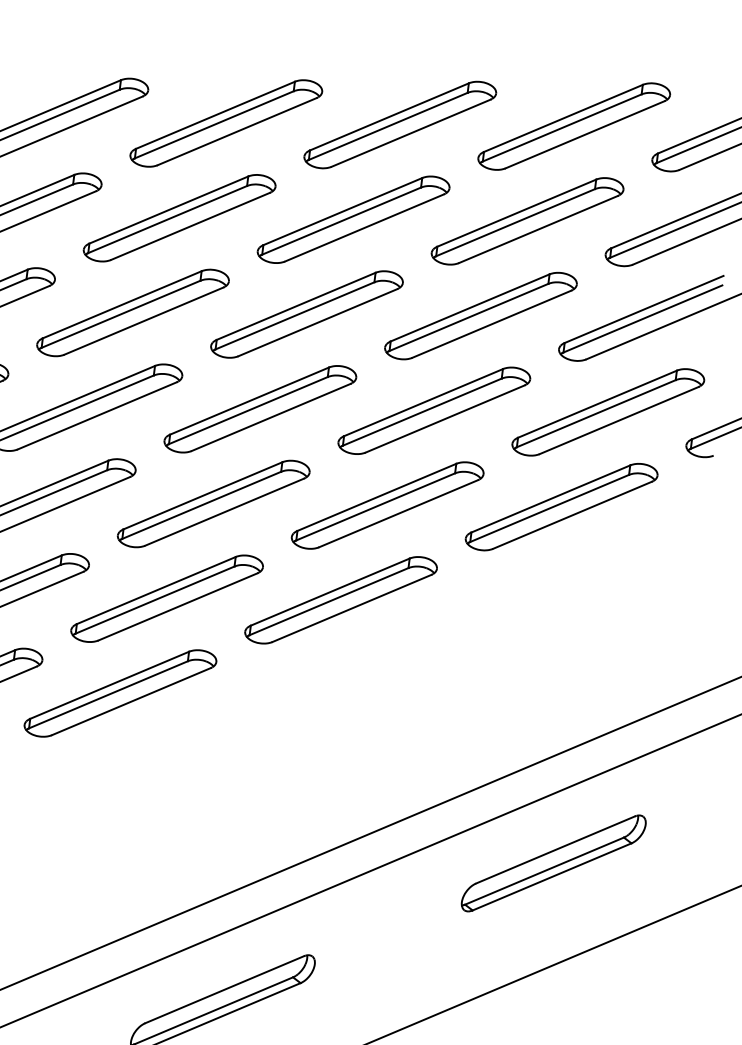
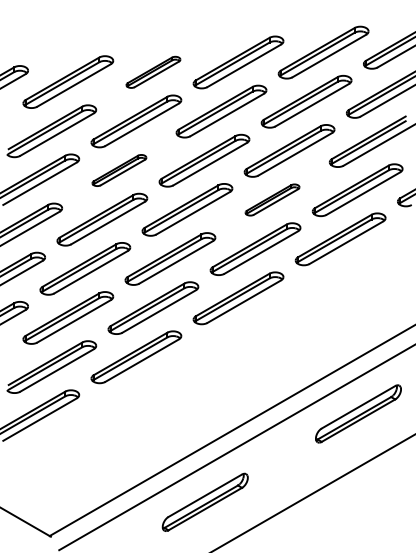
part: (226, 123) -> (153, 72), size x0.6
part: (133, 312) -> (119, 170), size x0.6
part: (434, 409) -> (272, 199), size x0.6

